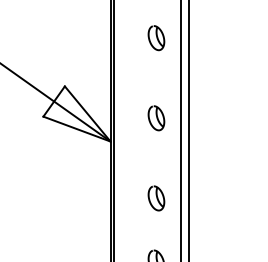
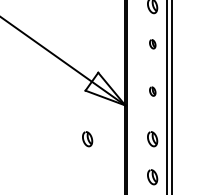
part: (156, 38) -> (152, 44), size x0.6
part: (156, 118) -> (152, 91), size x0.6
part: (46, 198) -> (87, 139), added

